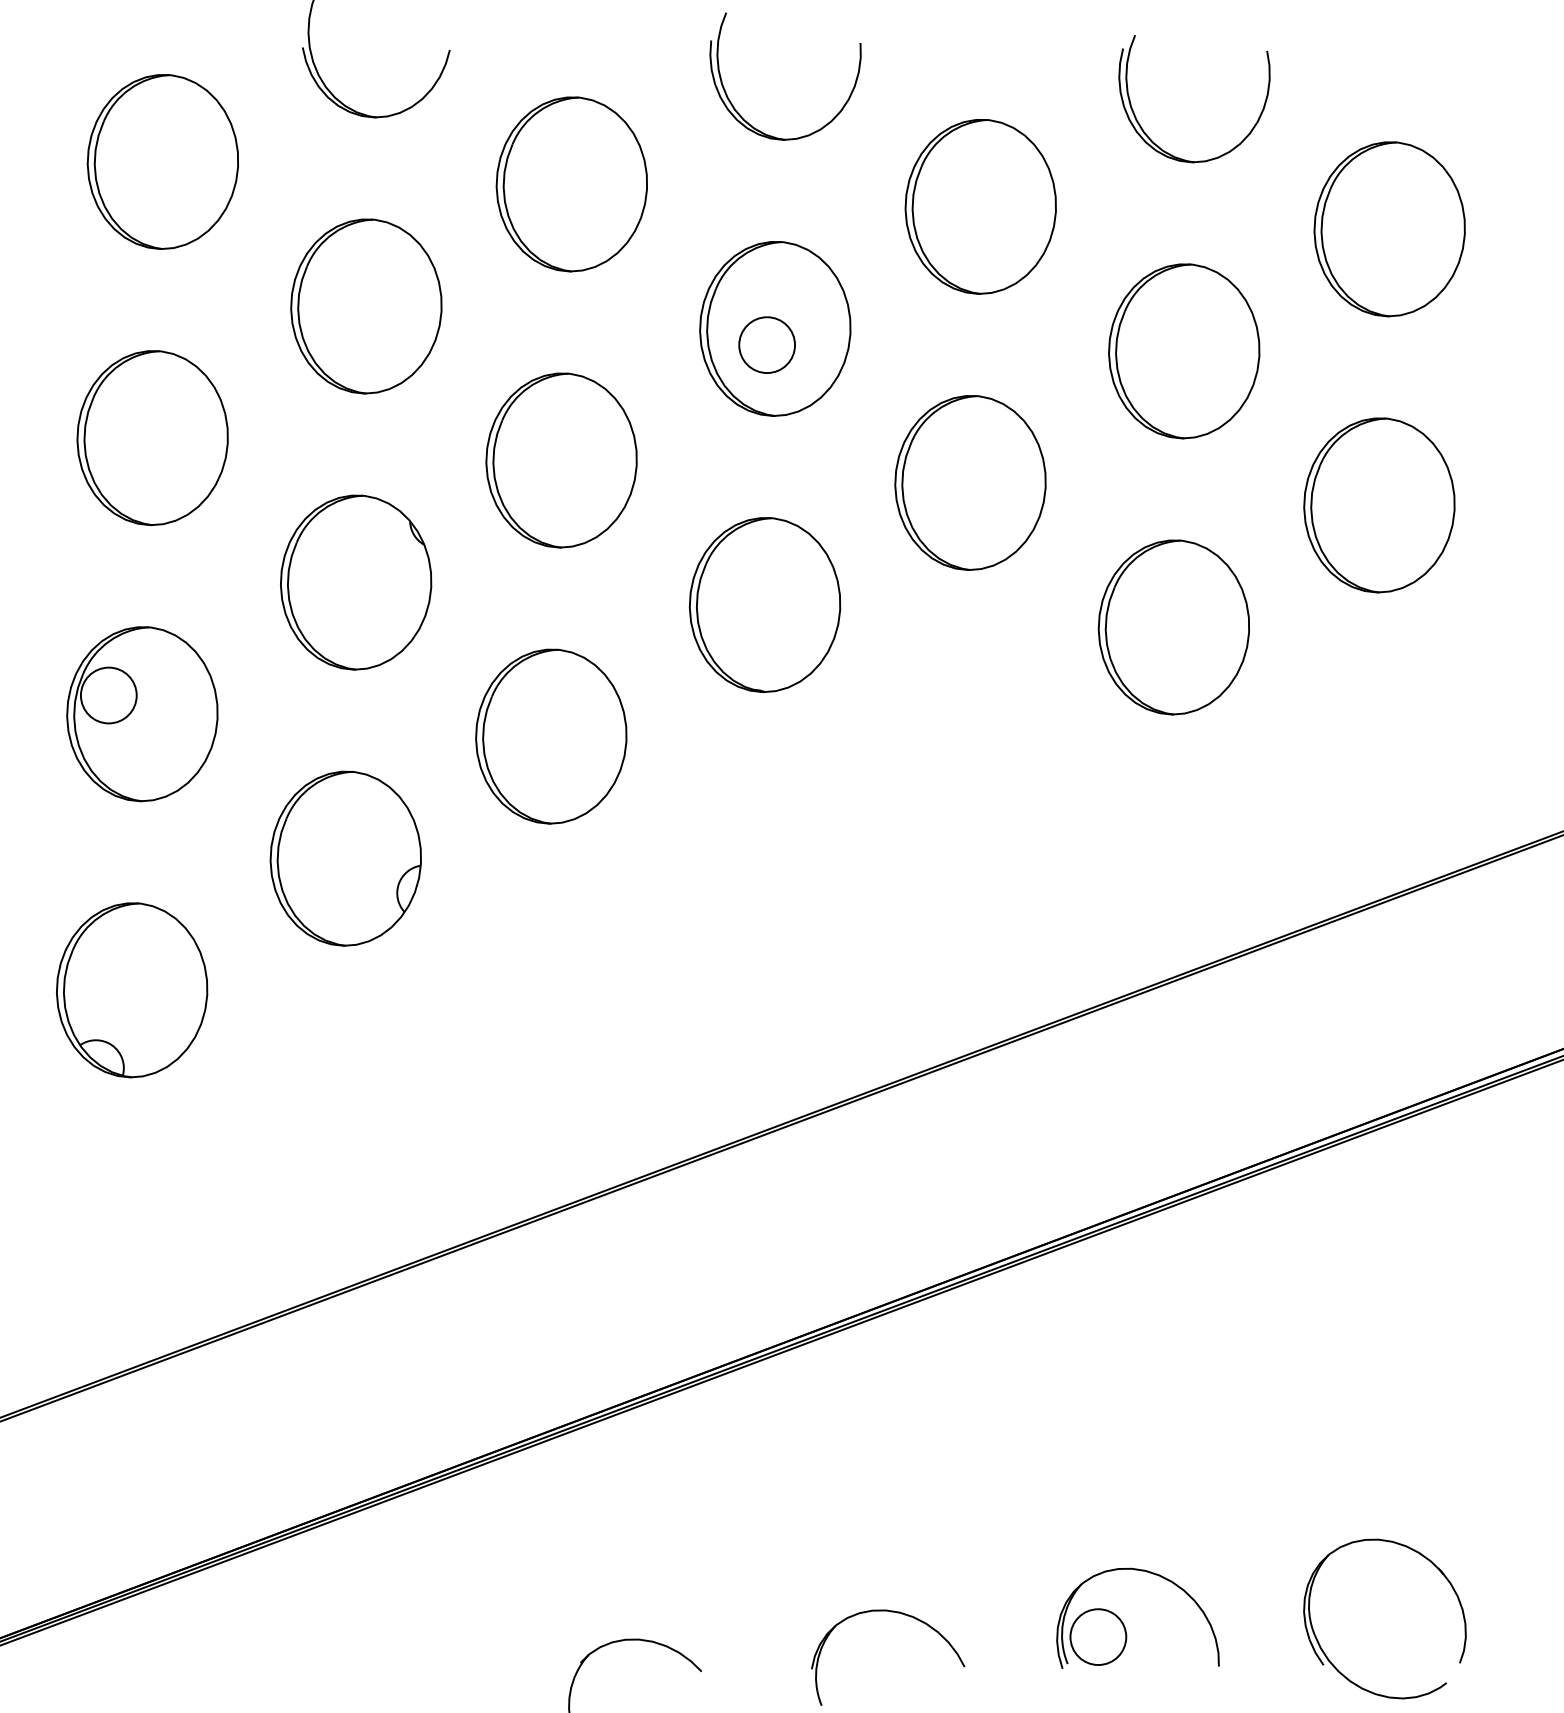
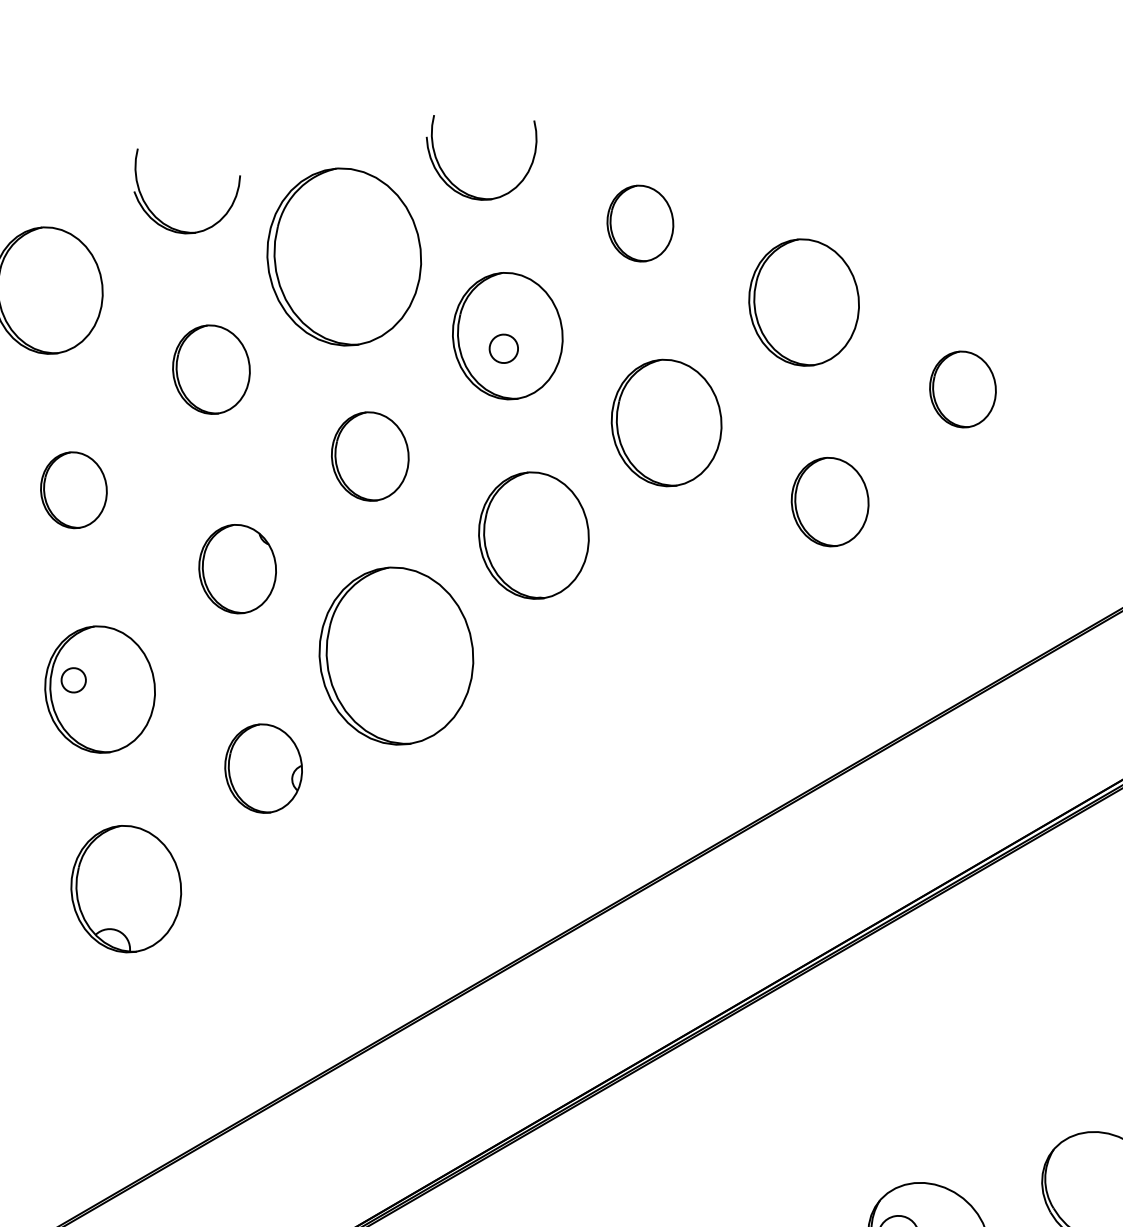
part: (1158, 145) -> (760, 157), removed
part: (571, 184) -> (343, 257), size x1.4
part: (980, 206) -> (640, 223), size x0.6
part: (1389, 229) -> (936, 190), removed
part: (366, 306) -> (211, 369), size x0.7
circle: (767, 345) -> (504, 349), size x0.7
part: (152, 438) -> (73, 490), size x0.6
part: (561, 460) -> (370, 456), size x0.7
part: (1379, 505) -> (963, 389), size x0.6
part: (356, 582) -> (237, 569), size x0.7
part: (1173, 627) -> (829, 502), size x0.7
circle: (108, 695) -> (73, 680), size x0.6
part: (551, 736) -> (396, 655), size x1.4
part: (345, 858) -> (263, 768), size x0.7

